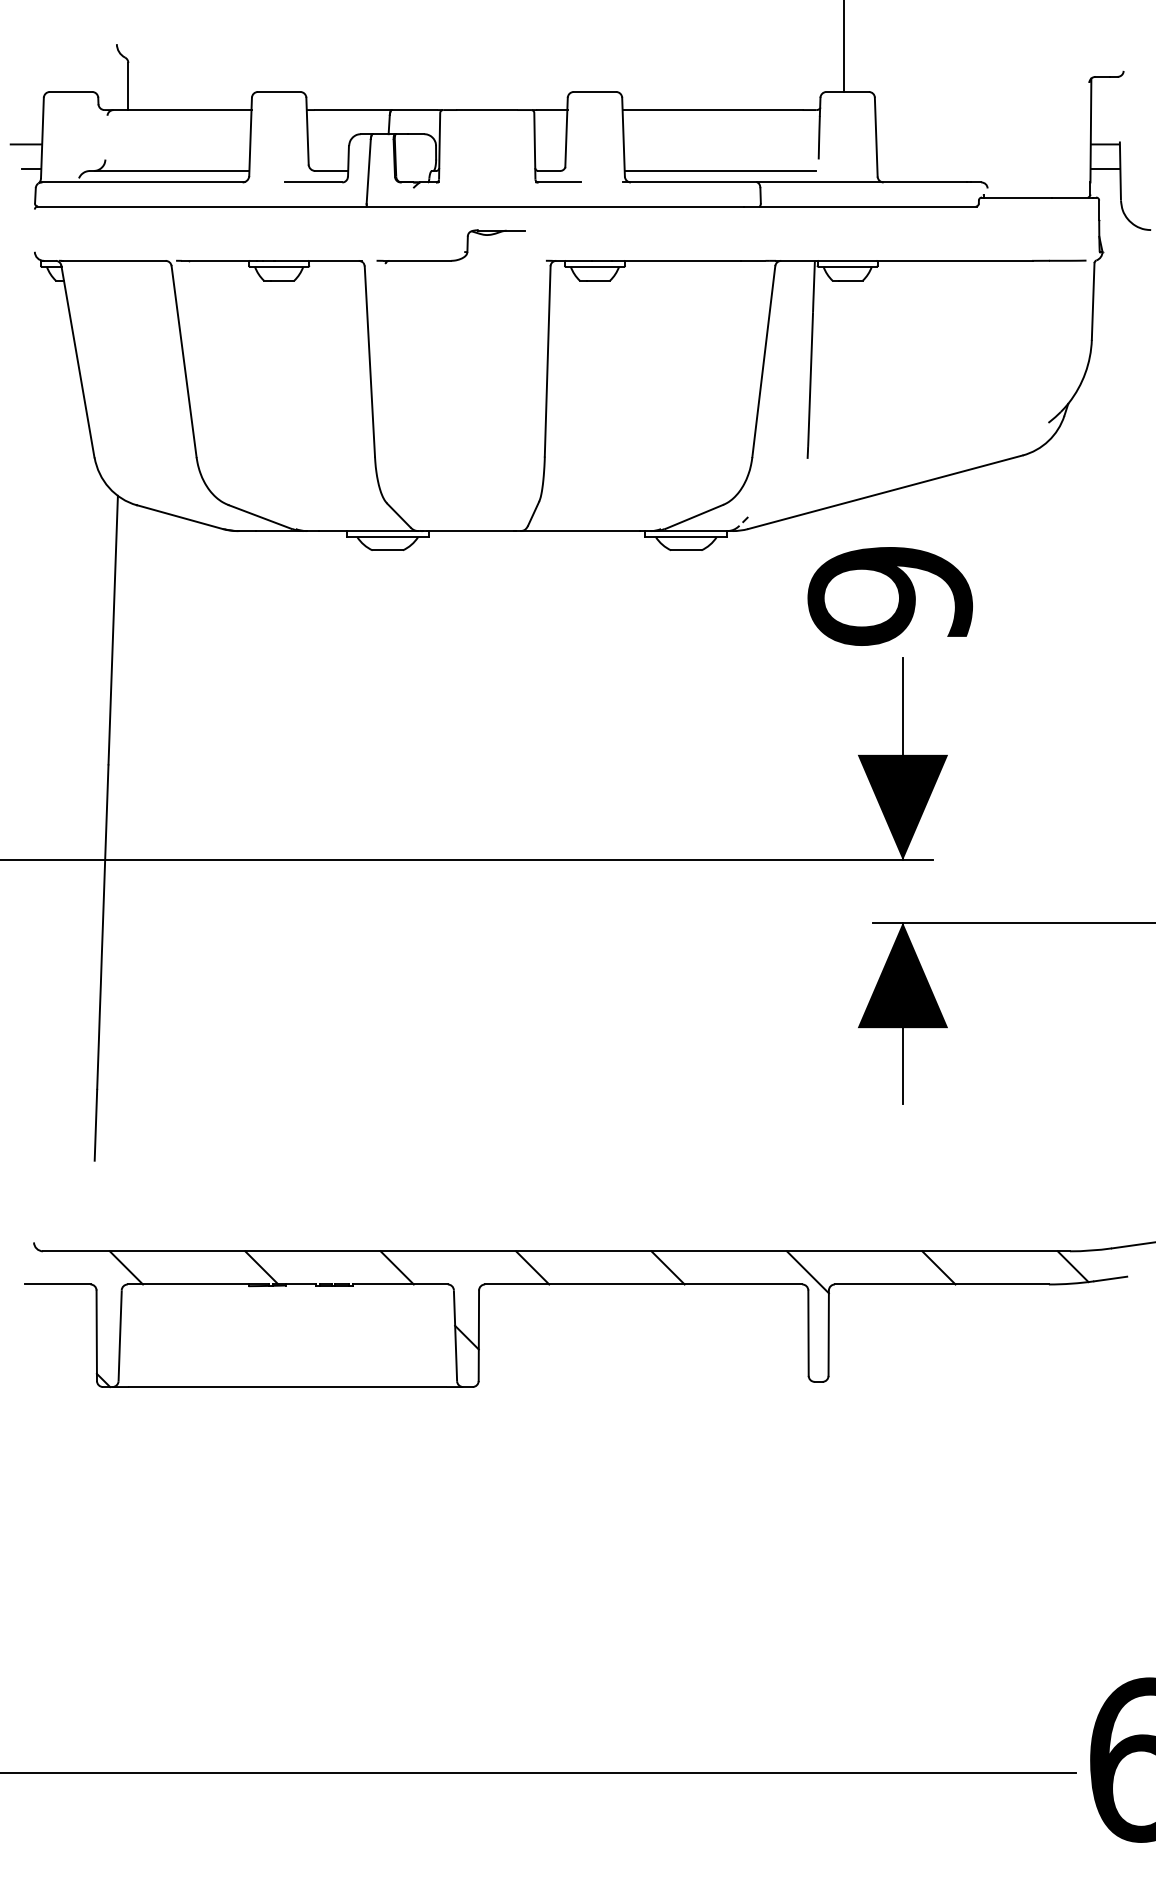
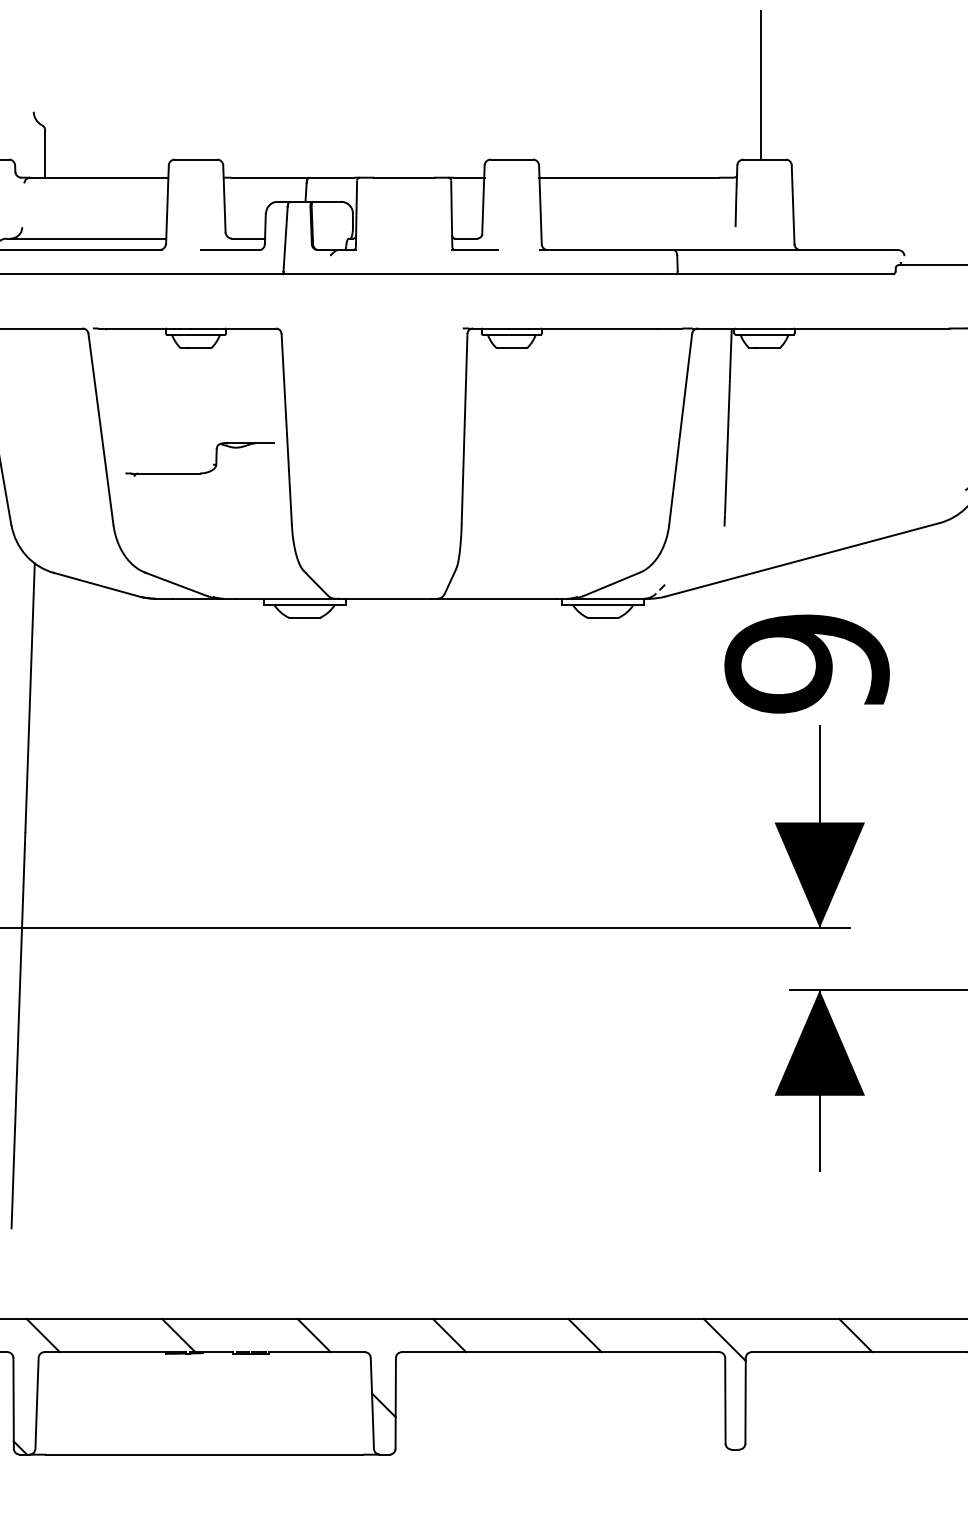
line: (720, 170) -> (637, 238), removed
part: (452, 259) -> (201, 472), moved

